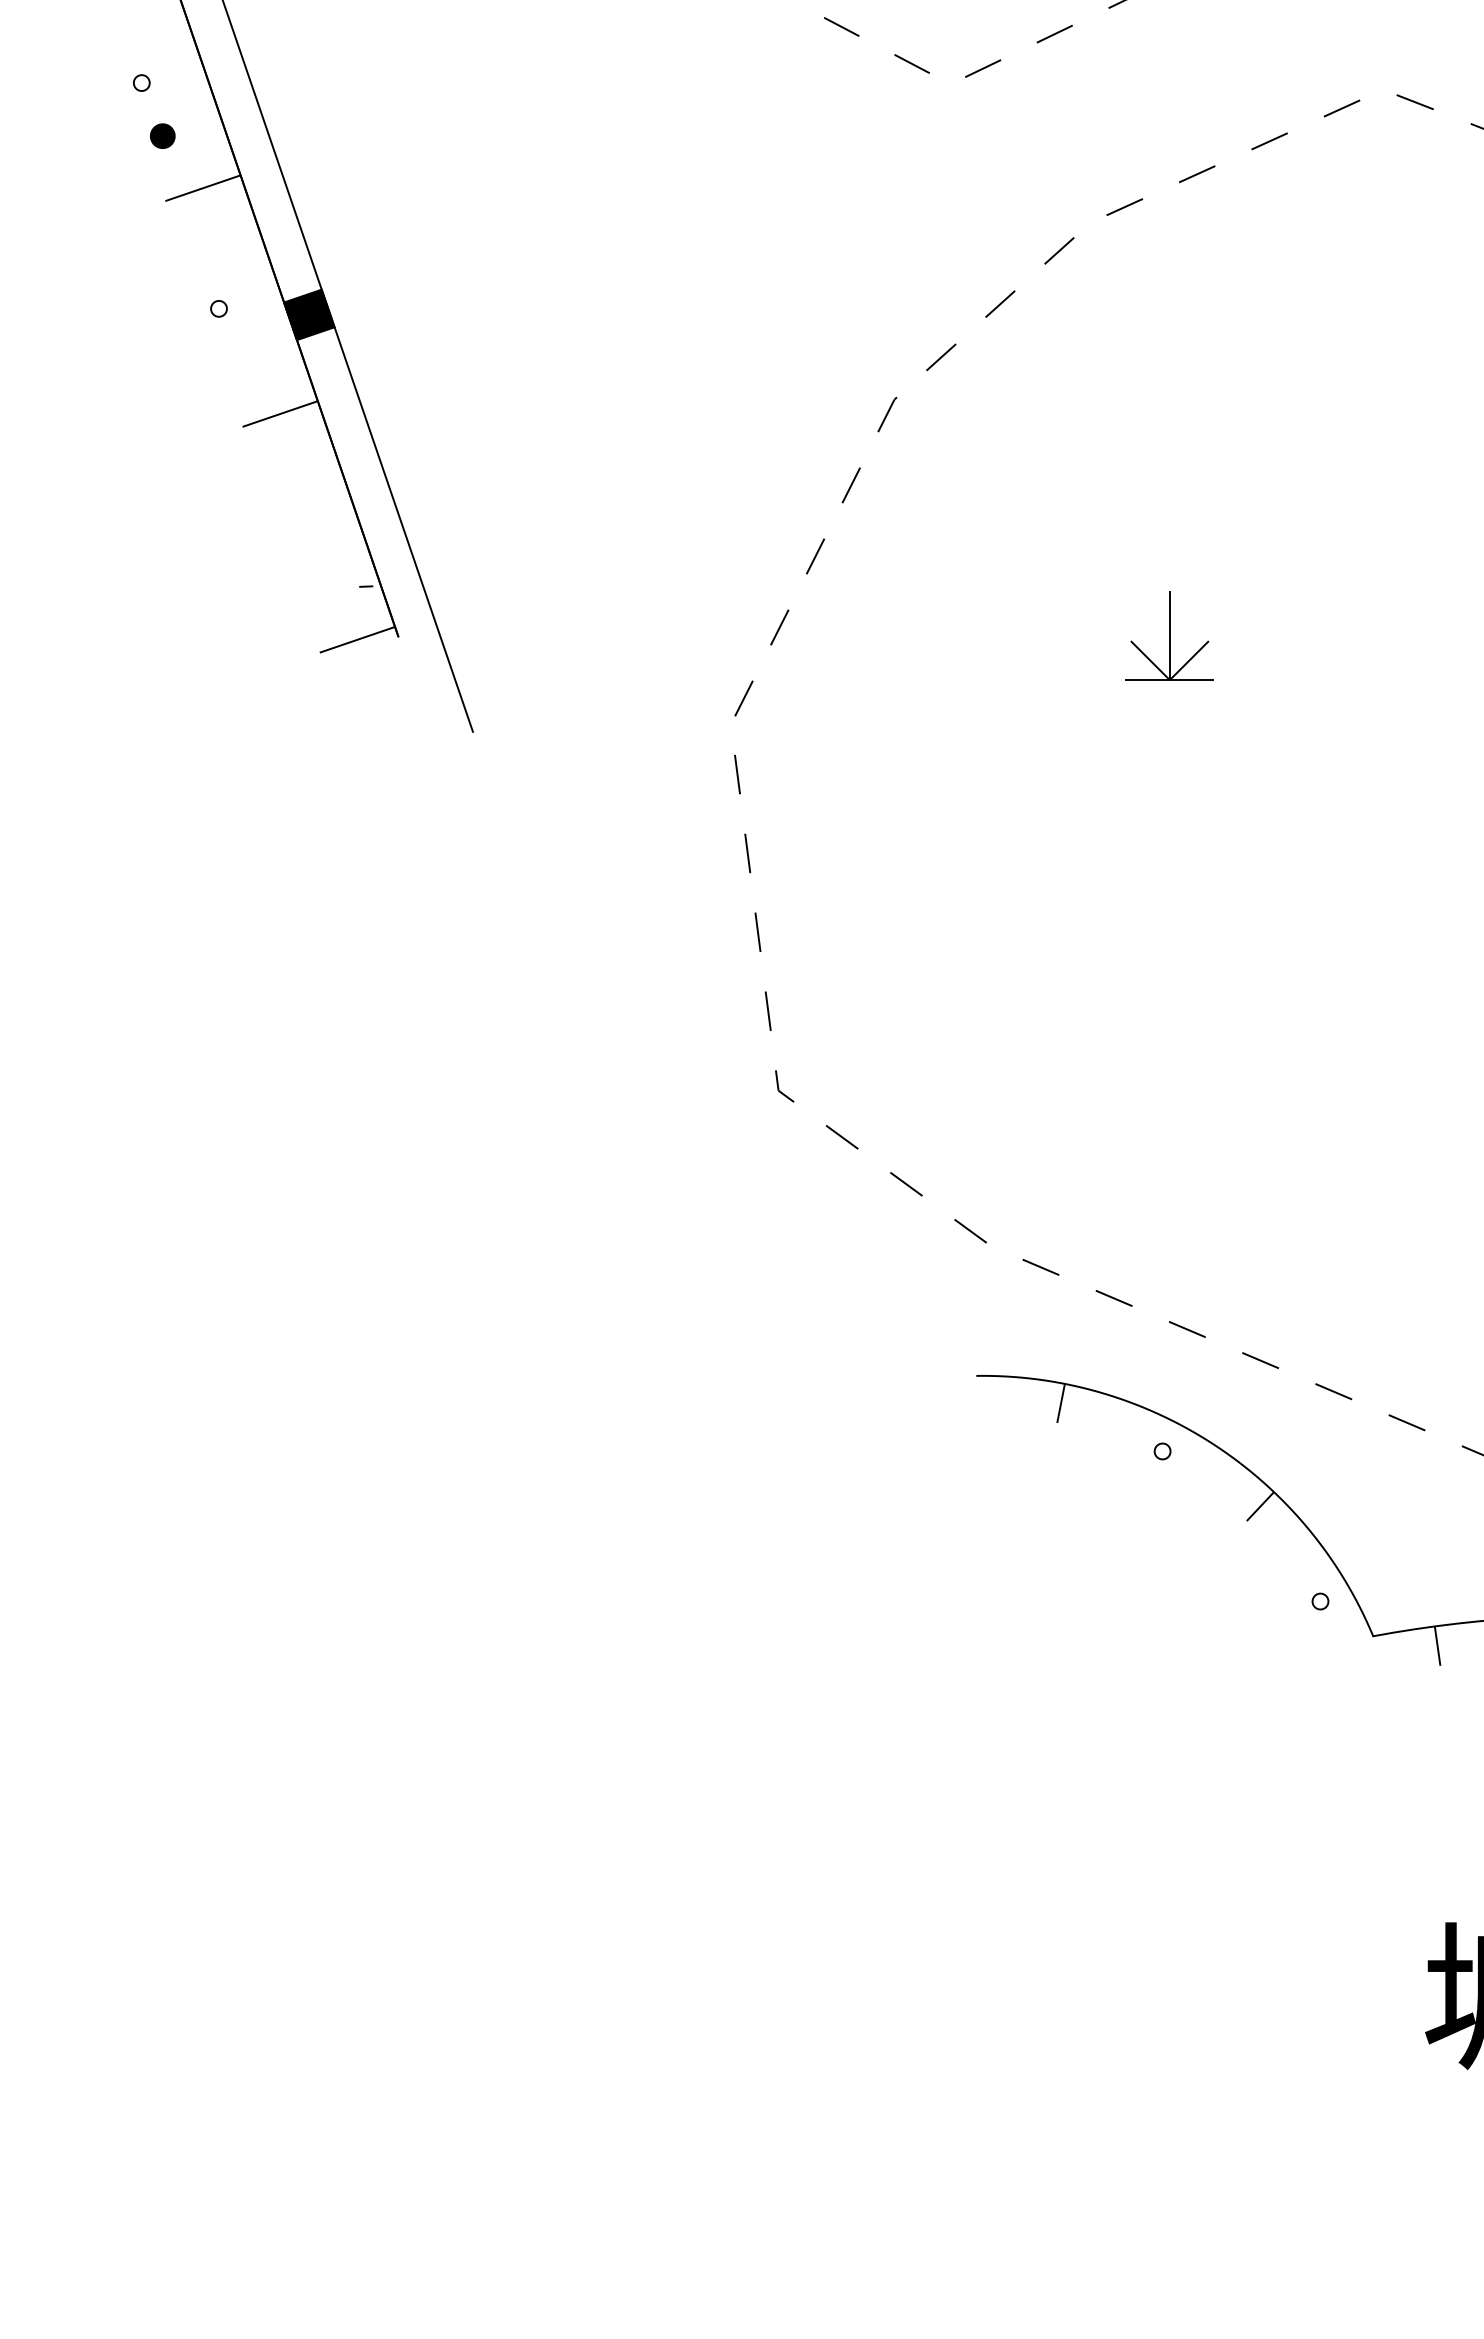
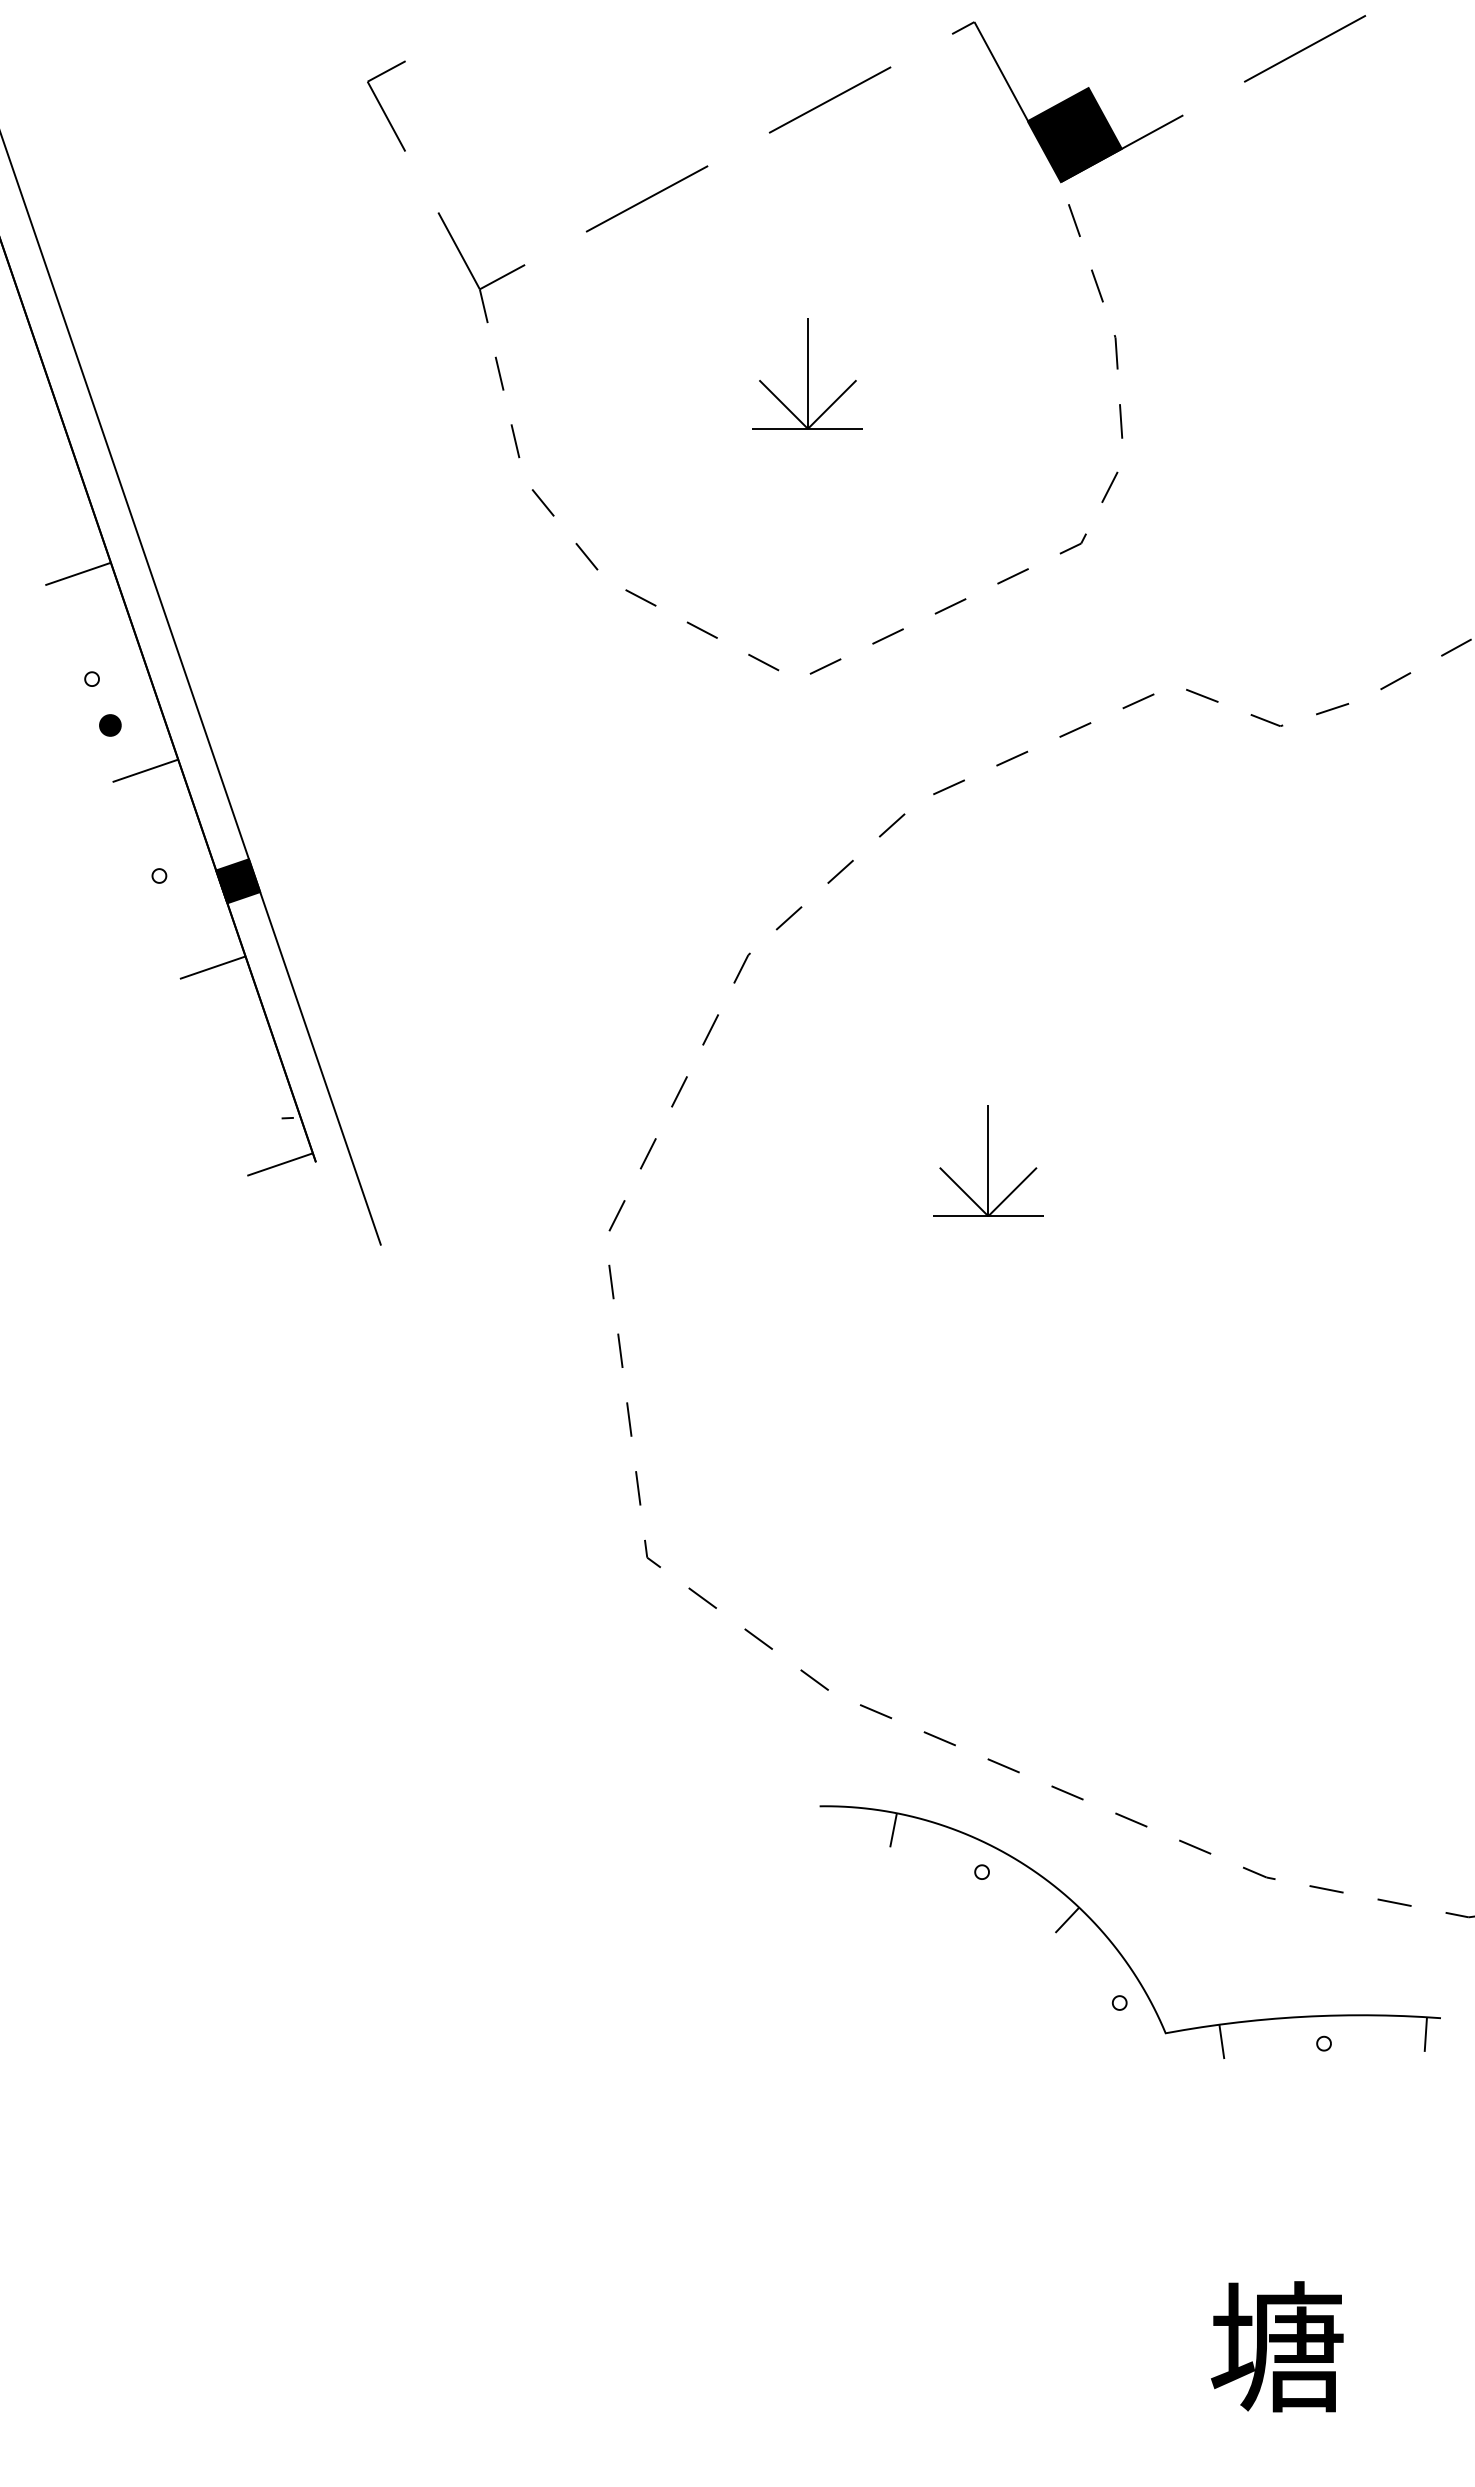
part: (1169, 635) -> (988, 1160), size x1.43

